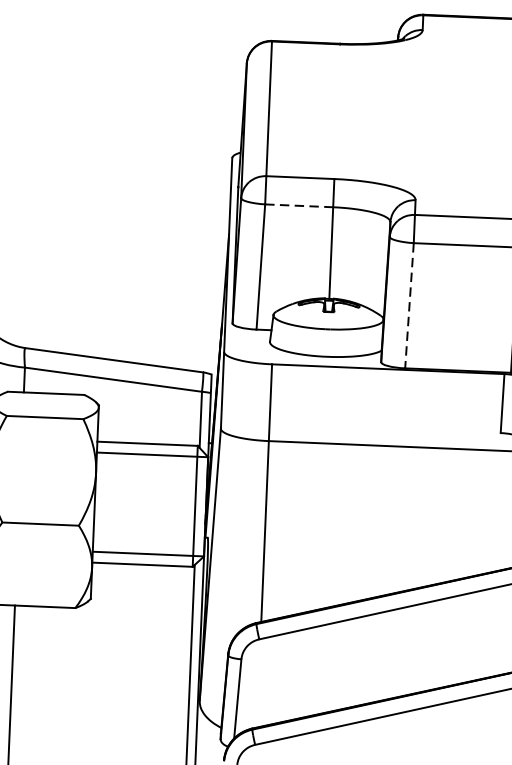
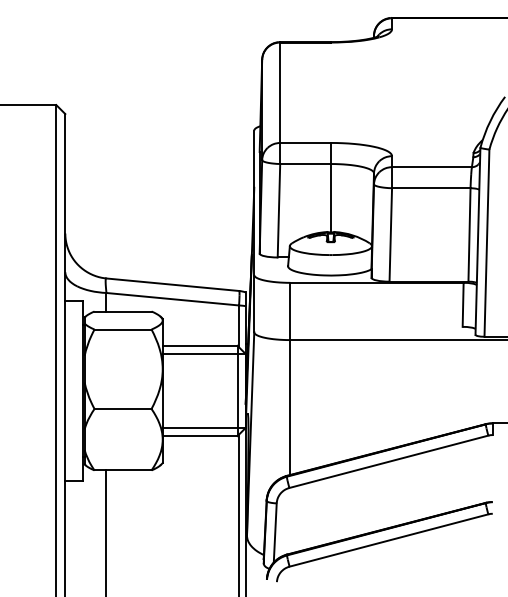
line: (300, 206) -> (306, 164), dashed -> solid
line: (409, 305) -> (390, 234), dashed -> solid

